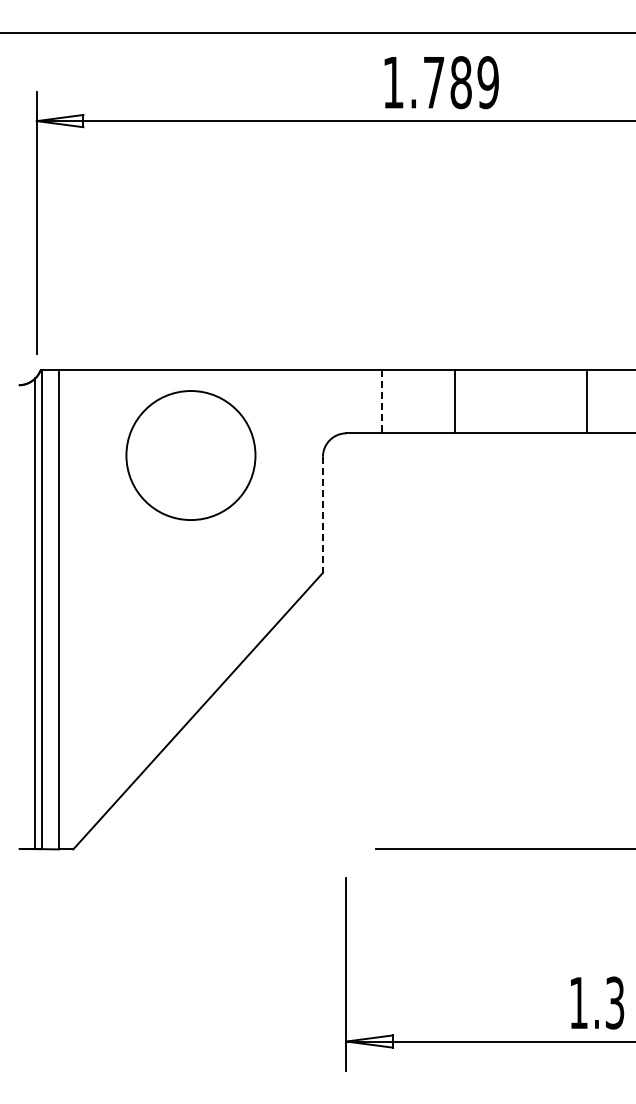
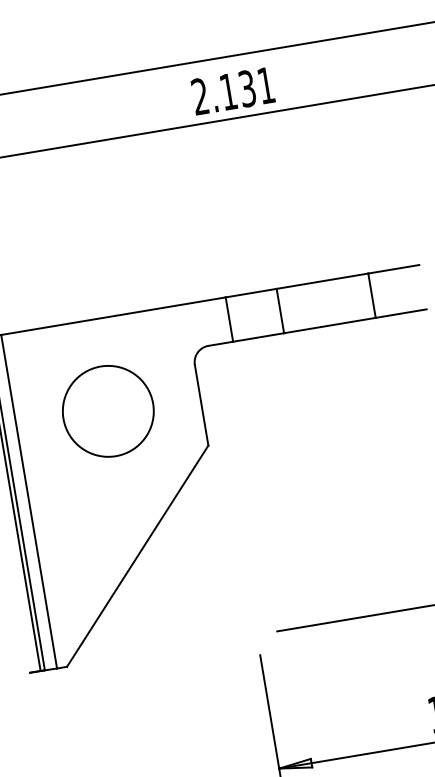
text: (440, 82) -> (233, 91), 1.789 -> 2.131
line: (381, 401) -> (229, 319), dashed -> solid
circle: (190, 455) -> (108, 411), moved
line: (322, 515) -> (201, 405), dashed -> solid

